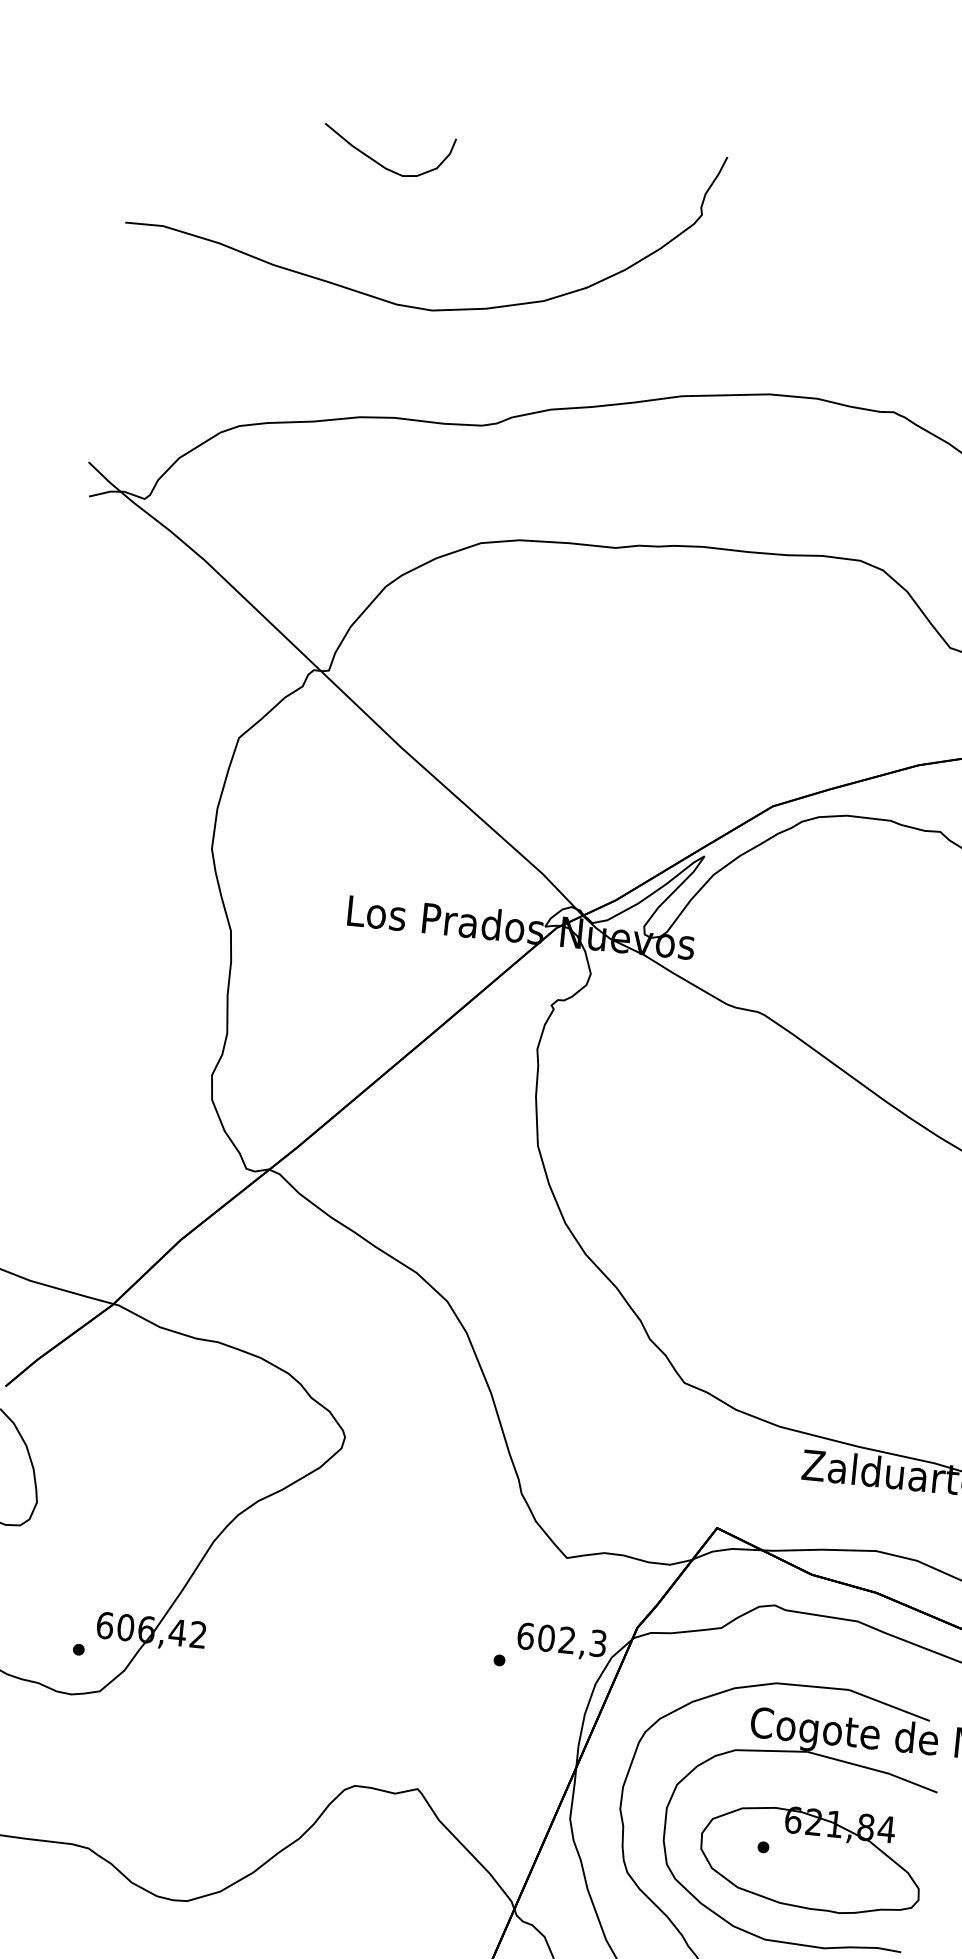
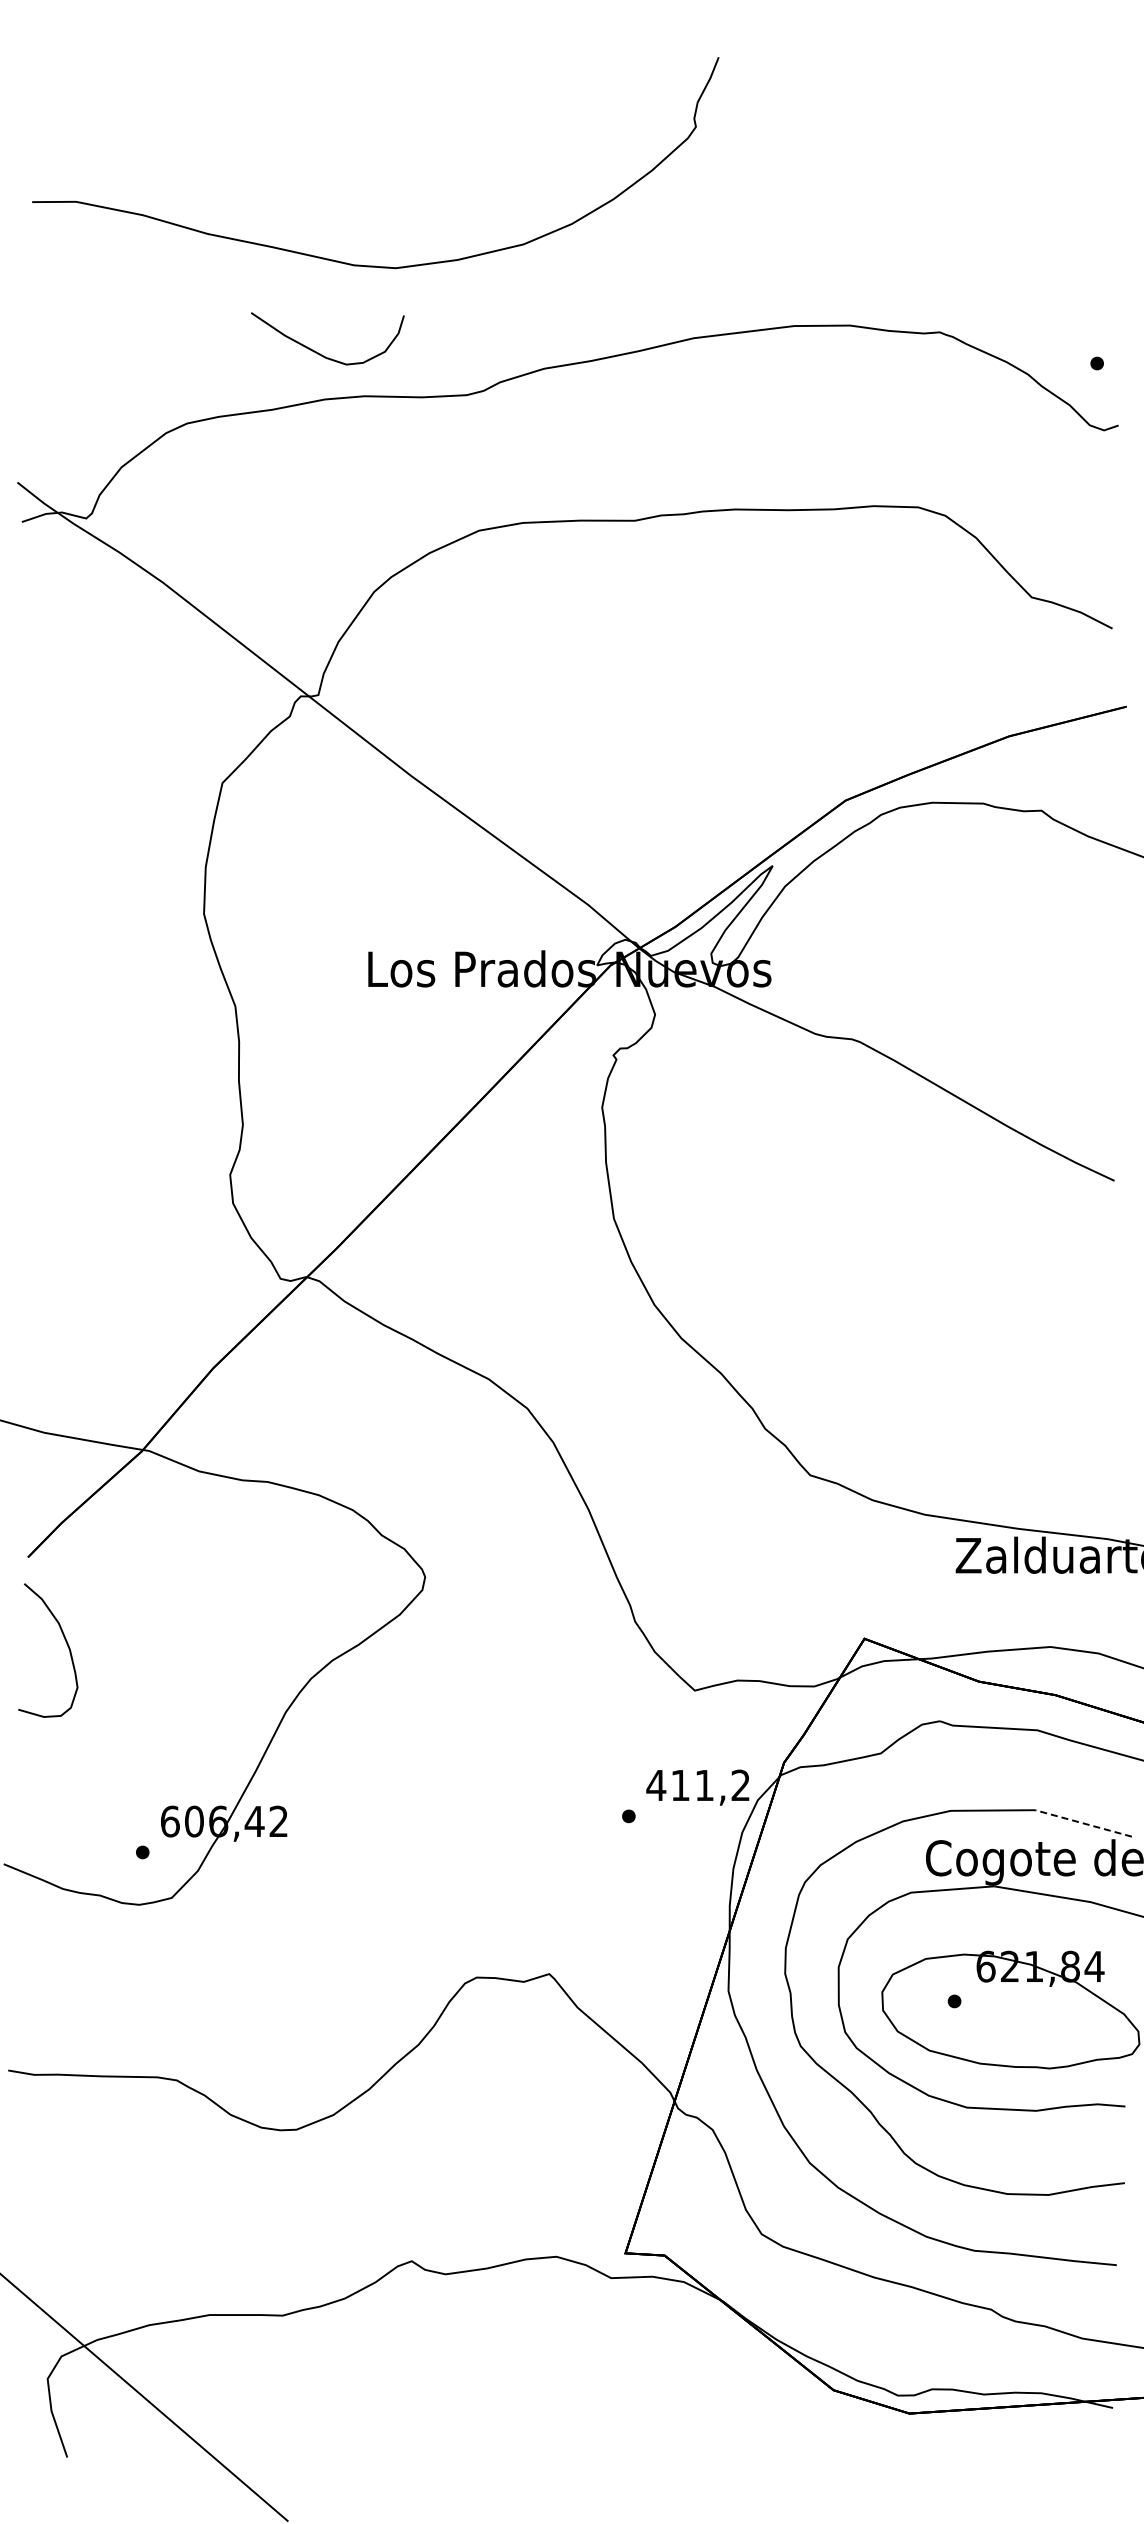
curve: (381, 164) -> (320, 353), moved
text: (561, 1639) -> (697, 1785), 602,3 -> 411,2
line: (889, 1705) -> (1083, 1823), solid -> dashed

